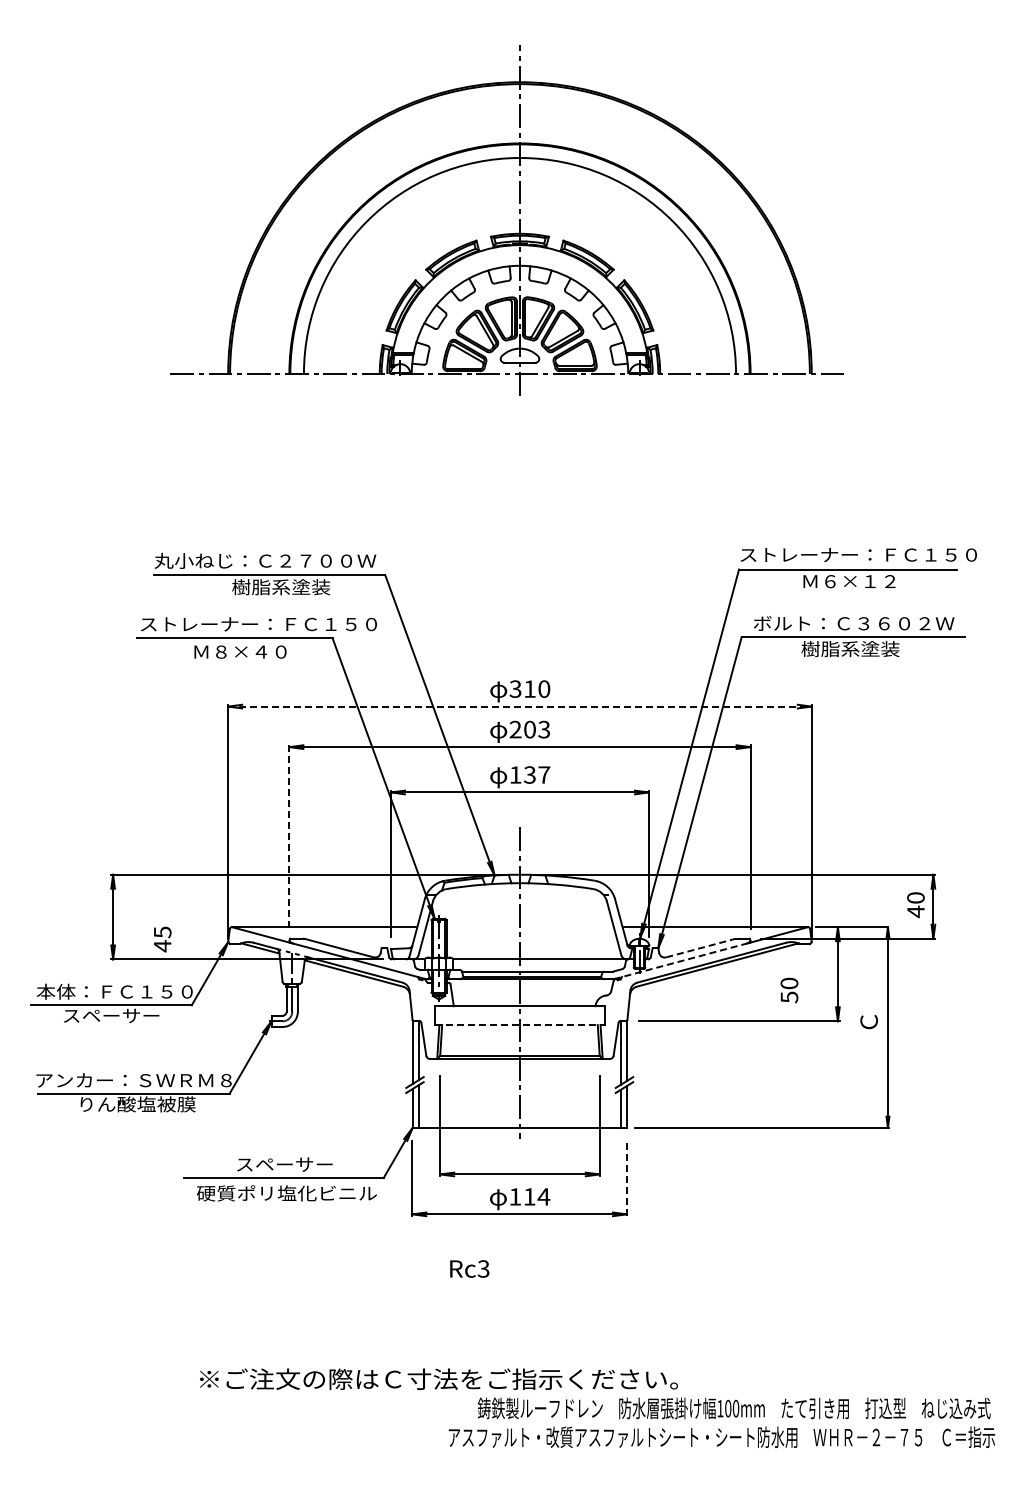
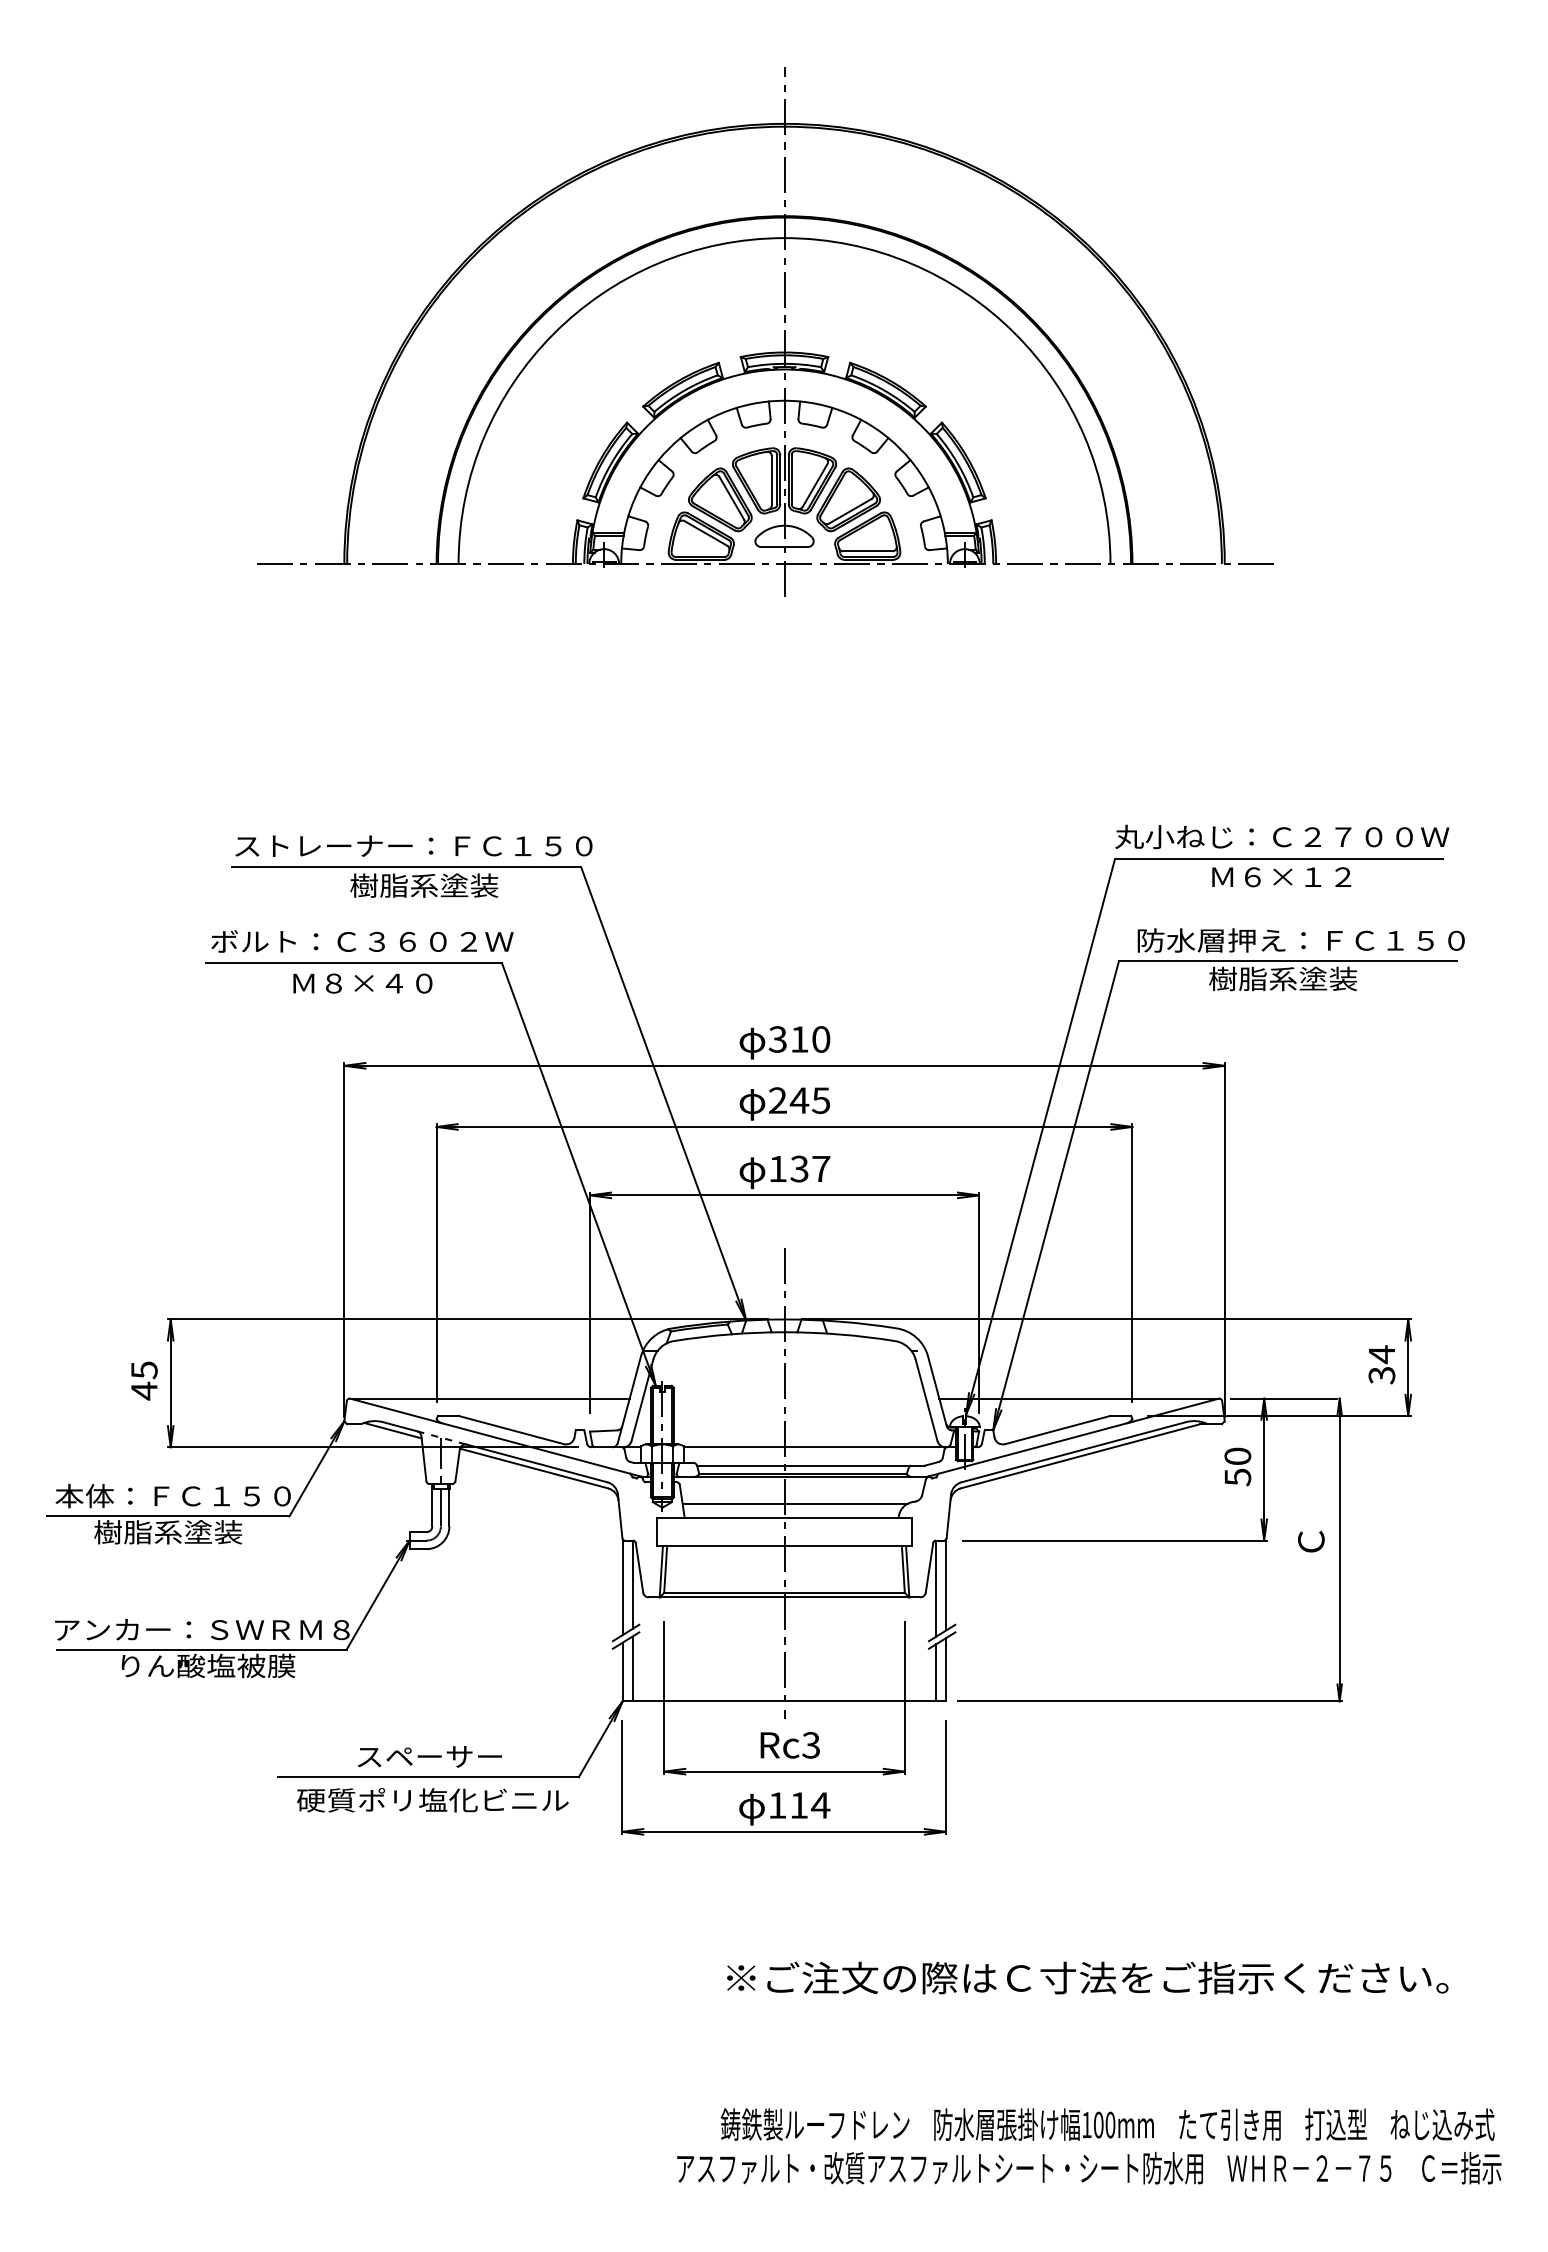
text: (857, 554) -> (1293, 836), ストレーナー：ＦＣ１５０ -> 丸小ねじ：Ｃ２７００Ｗ
text: (273, 560) -> (412, 845), 丸小ねじ：Ｃ２７００Ｗ -> ストレーナー：ＦＣ１５０
text: (258, 623) -> (390, 940), ストレーナー：ＦＣ１５０ -> ボルト：Ｃ３６０２Ｗ
text: (862, 623) -> (1301, 940), ボルト：Ｃ３６０２Ｗ -> 防水層押え：ＦＣ１５０
line: (519, 706) -> (783, 1065), dashed -> solid
text: (536, 729) -> (809, 1100), 203 -> 245
line: (289, 837) -> (436, 1263), dashed -> solid
text: (915, 904) -> (1381, 1364), 40 -> 34
text: (162, 939) -> (144, 1380), moved
line: (701, 947) -> (1058, 1429), dashed -> solid
line: (680, 961) -> (1026, 1450), dashed -> solid
text: (789, 990) -> (1237, 1466), moved
line: (526, 996) -> (794, 1503), added
text: (111, 1015) -> (168, 1531), スペーサー -> 樹脂系塗装
line: (519, 1025) -> (783, 1546), dashed -> solid
line: (626, 1178) -> (945, 1777), dashed -> solid
text: (469, 1268) -> (789, 1744), moved
text: (438, 1378) -> (1087, 1976), moved

